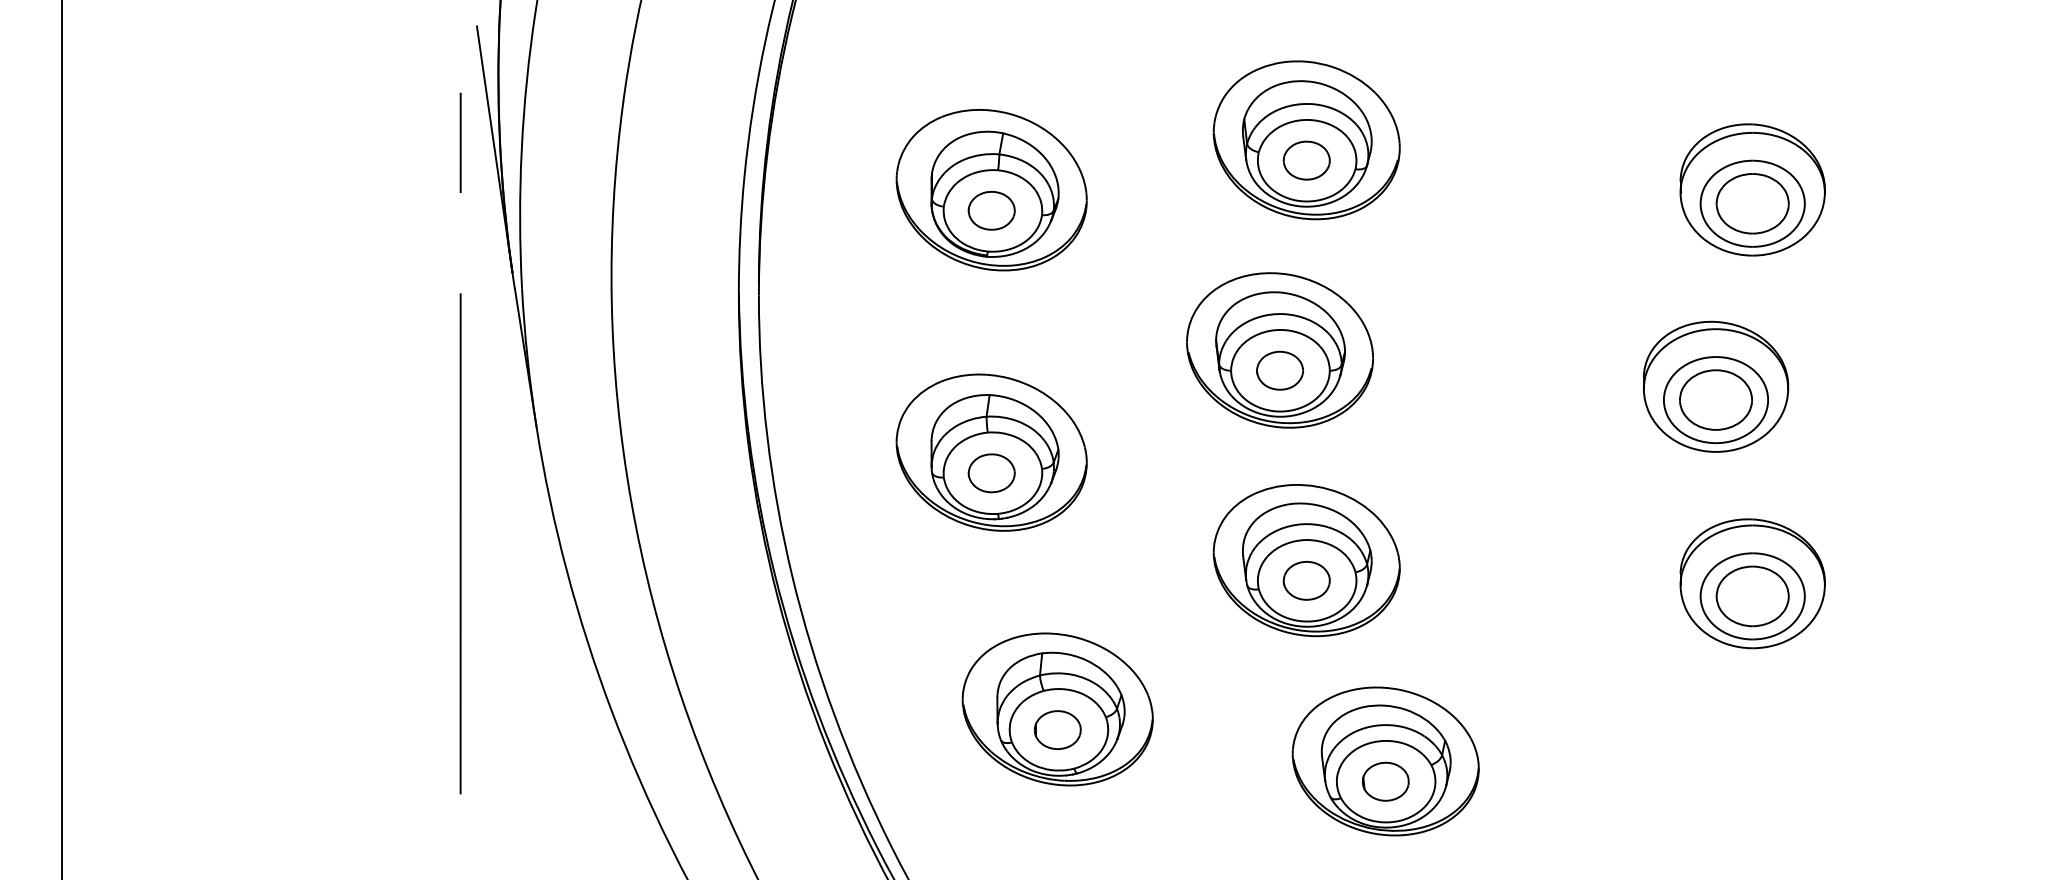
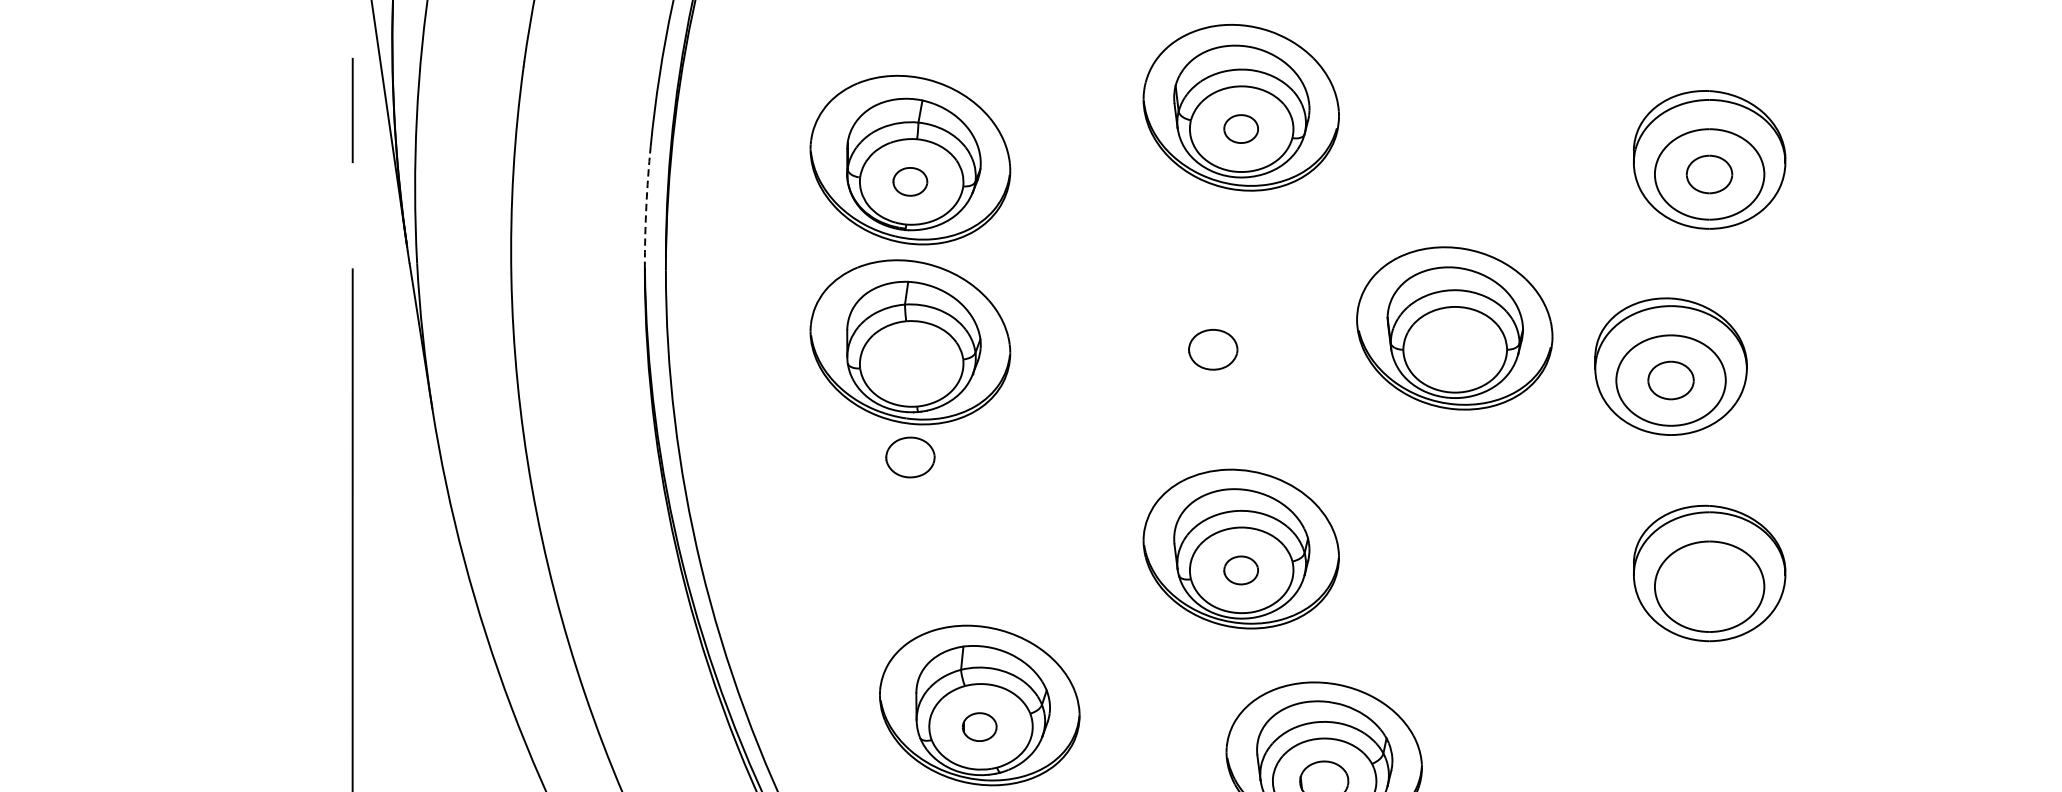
part: (1306, 160) -> (1240, 128), size x0.7
part: (1752, 203) -> (1709, 174), size x0.6
part: (991, 210) -> (910, 181), size x0.7
arc: (740, 234) -> (646, 206), solid -> dashed
part: (1279, 350) -> (1454, 328), moved
part: (1715, 399) -> (1670, 379), size x0.6
part: (991, 452) -> (910, 342), moved
part: (1306, 580) -> (1240, 570), size x0.7
part: (1752, 596) -> (1709, 586), removed
part: (1057, 729) -> (979, 726), size x0.7

